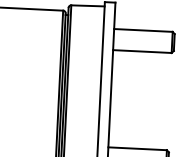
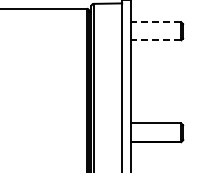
line: (142, 30) -> (155, 22), solid -> dashed
line: (141, 51) -> (155, 40), solid -> dashed

